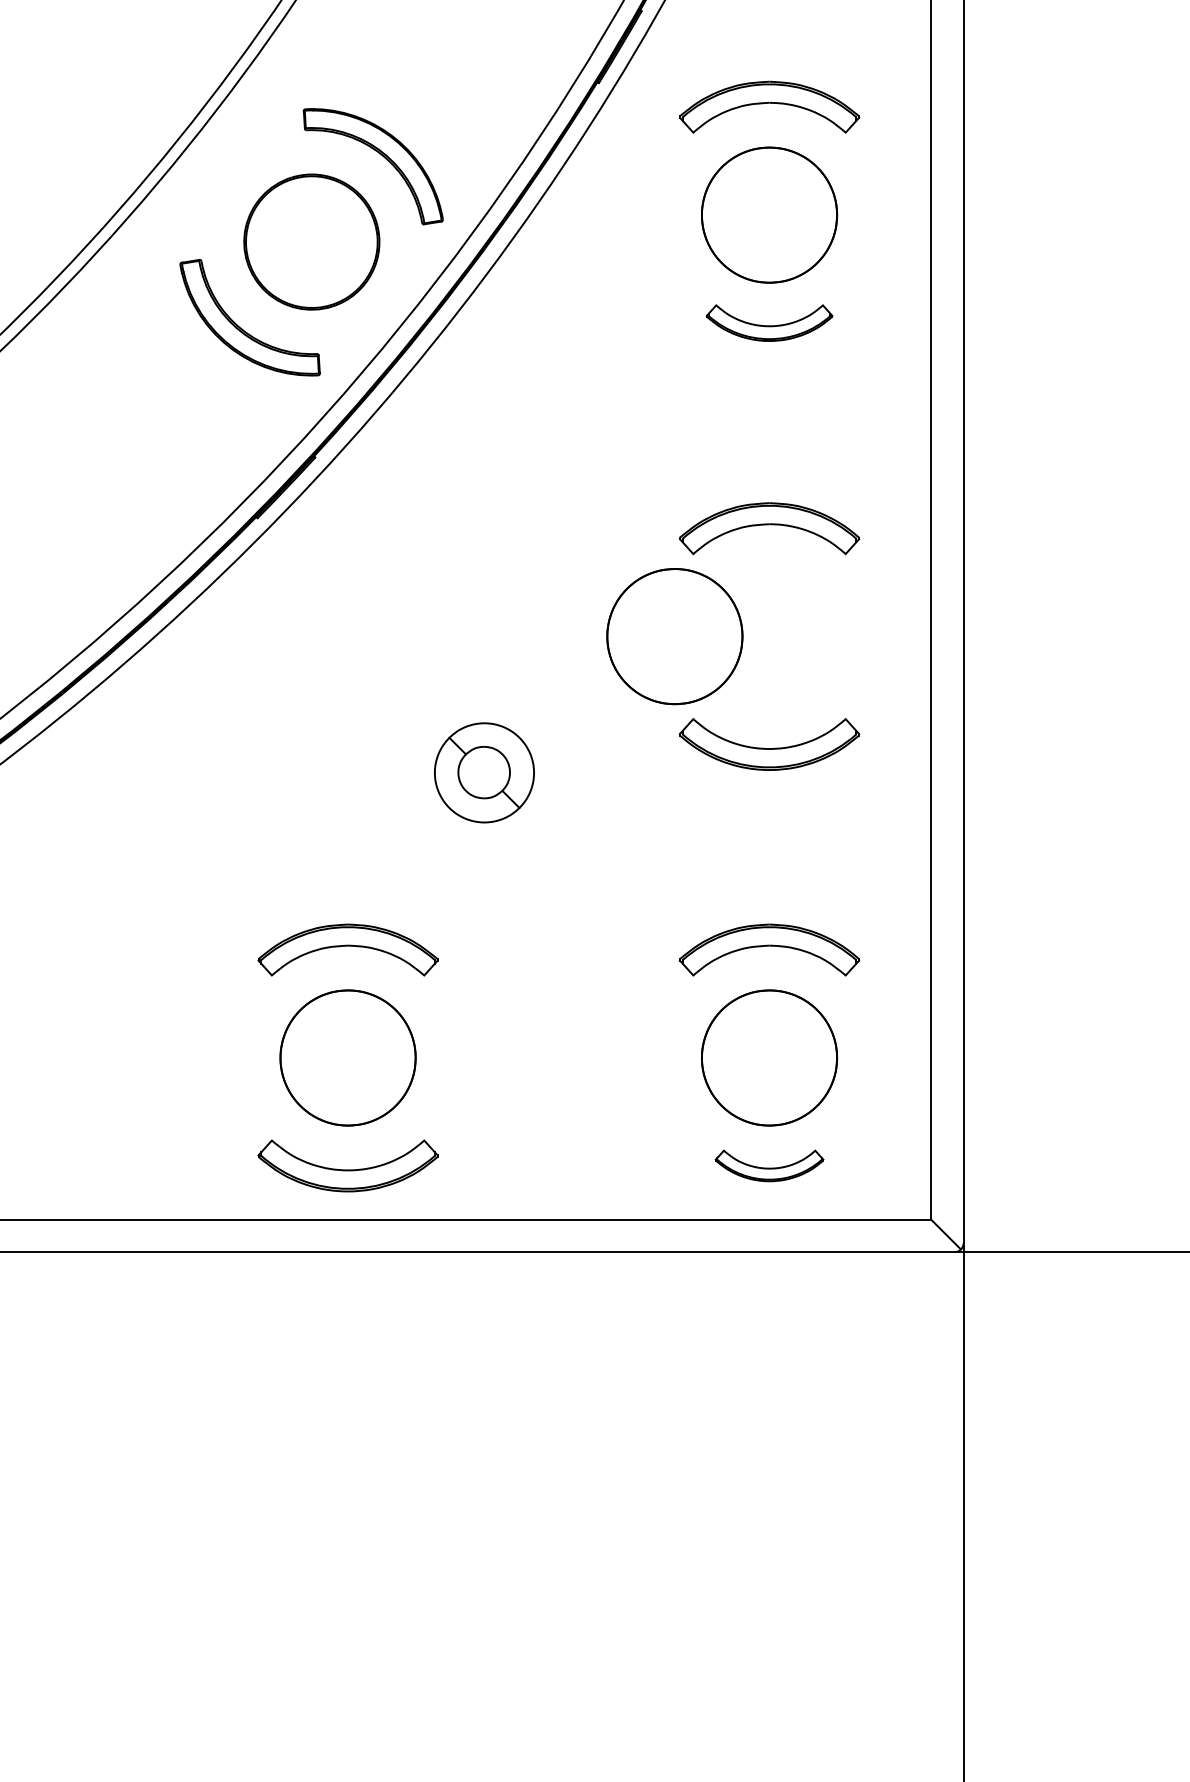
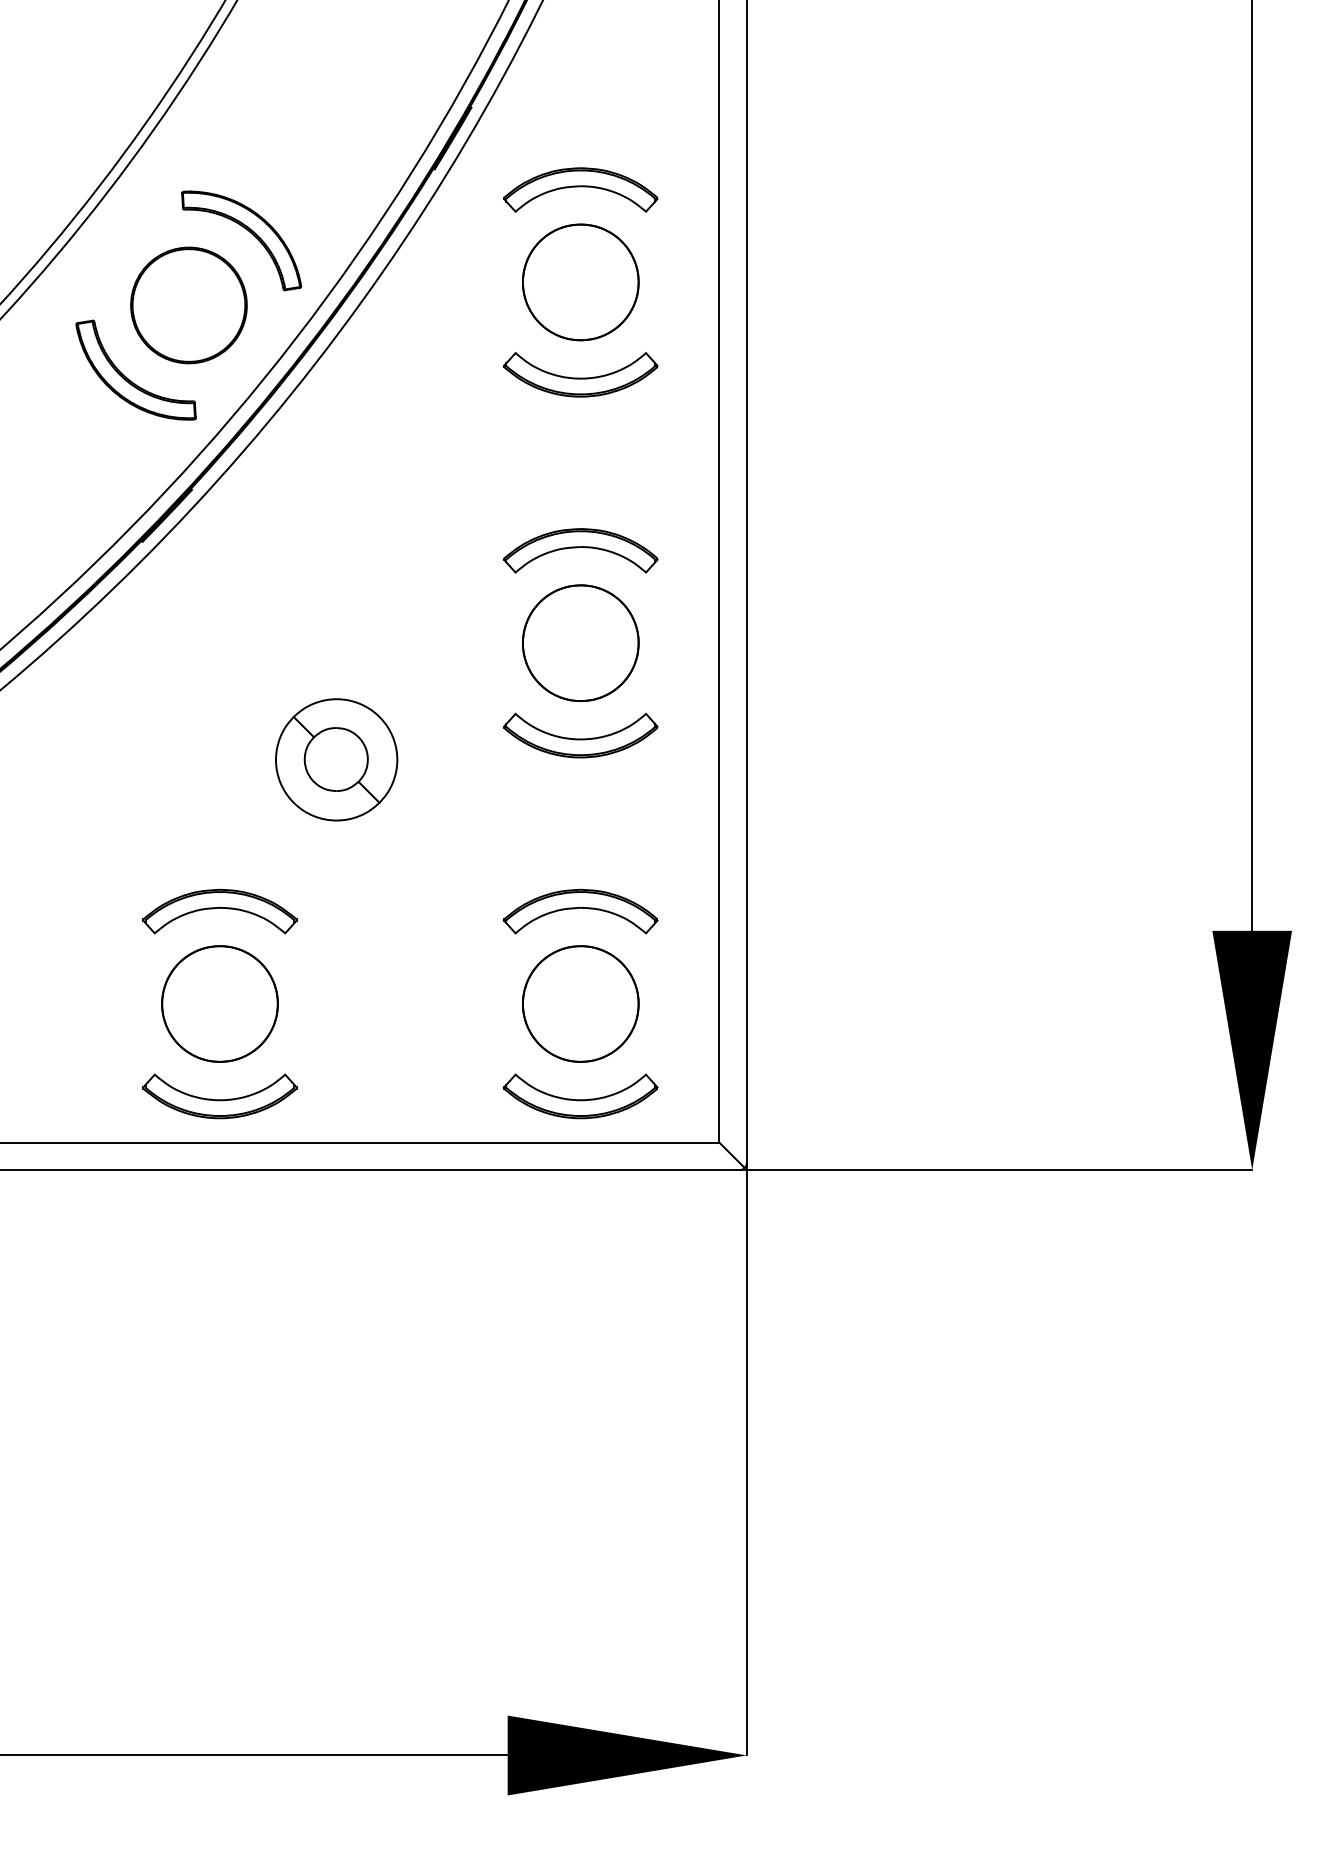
part: (769, 322) -> (580, 374), size x1.43
part: (674, 635) -> (580, 642), moved
part: (484, 772) -> (336, 759), size x1.43
part: (769, 1166) -> (580, 1096), size x1.67

